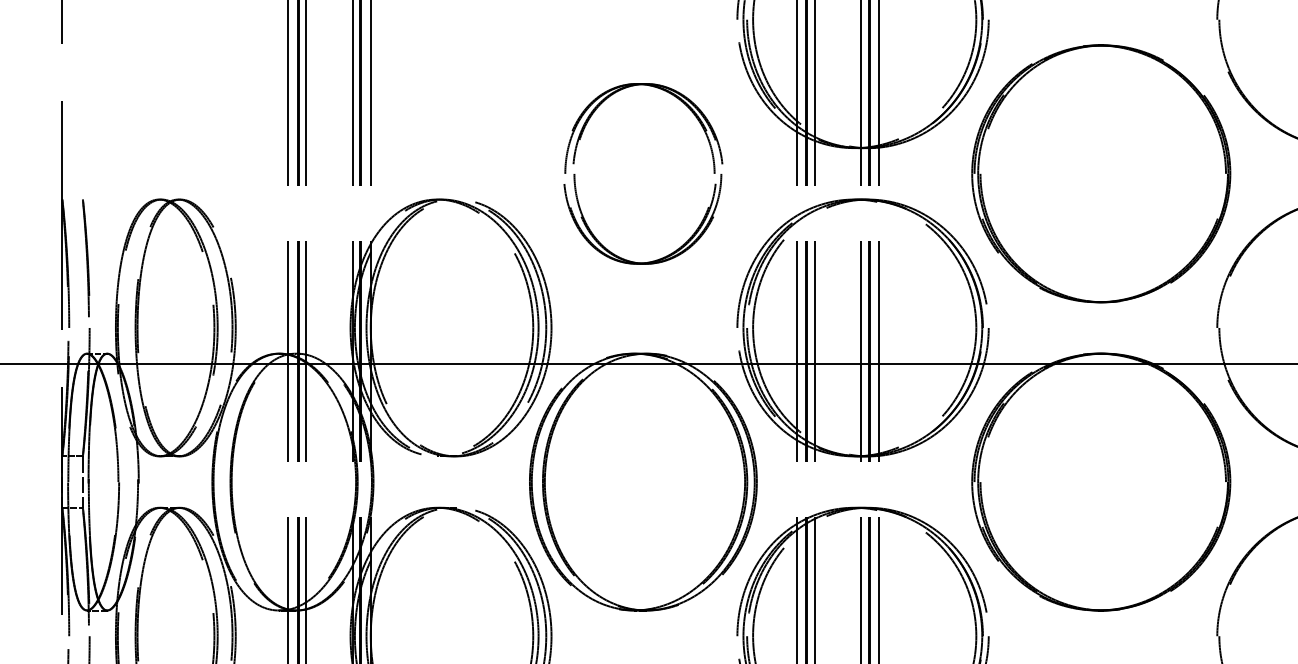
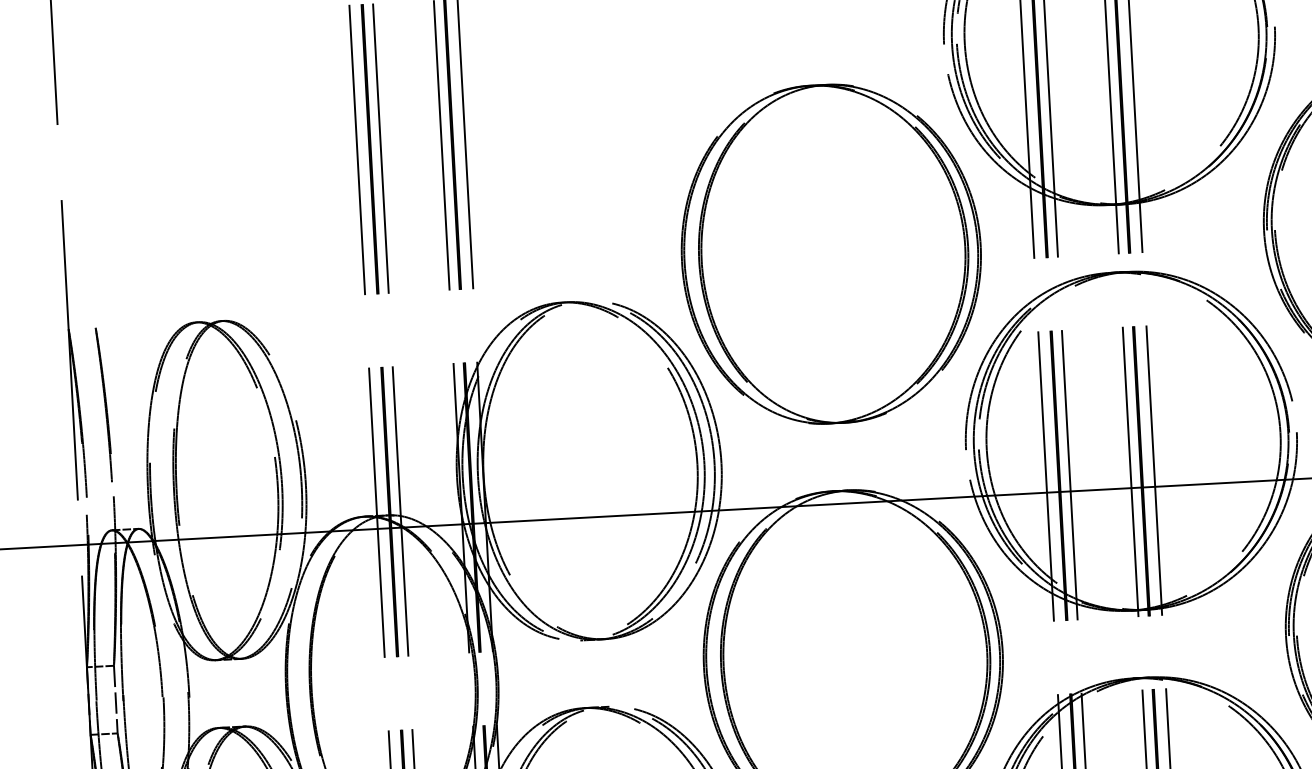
part: (643, 173) -> (831, 253), size x1.43

